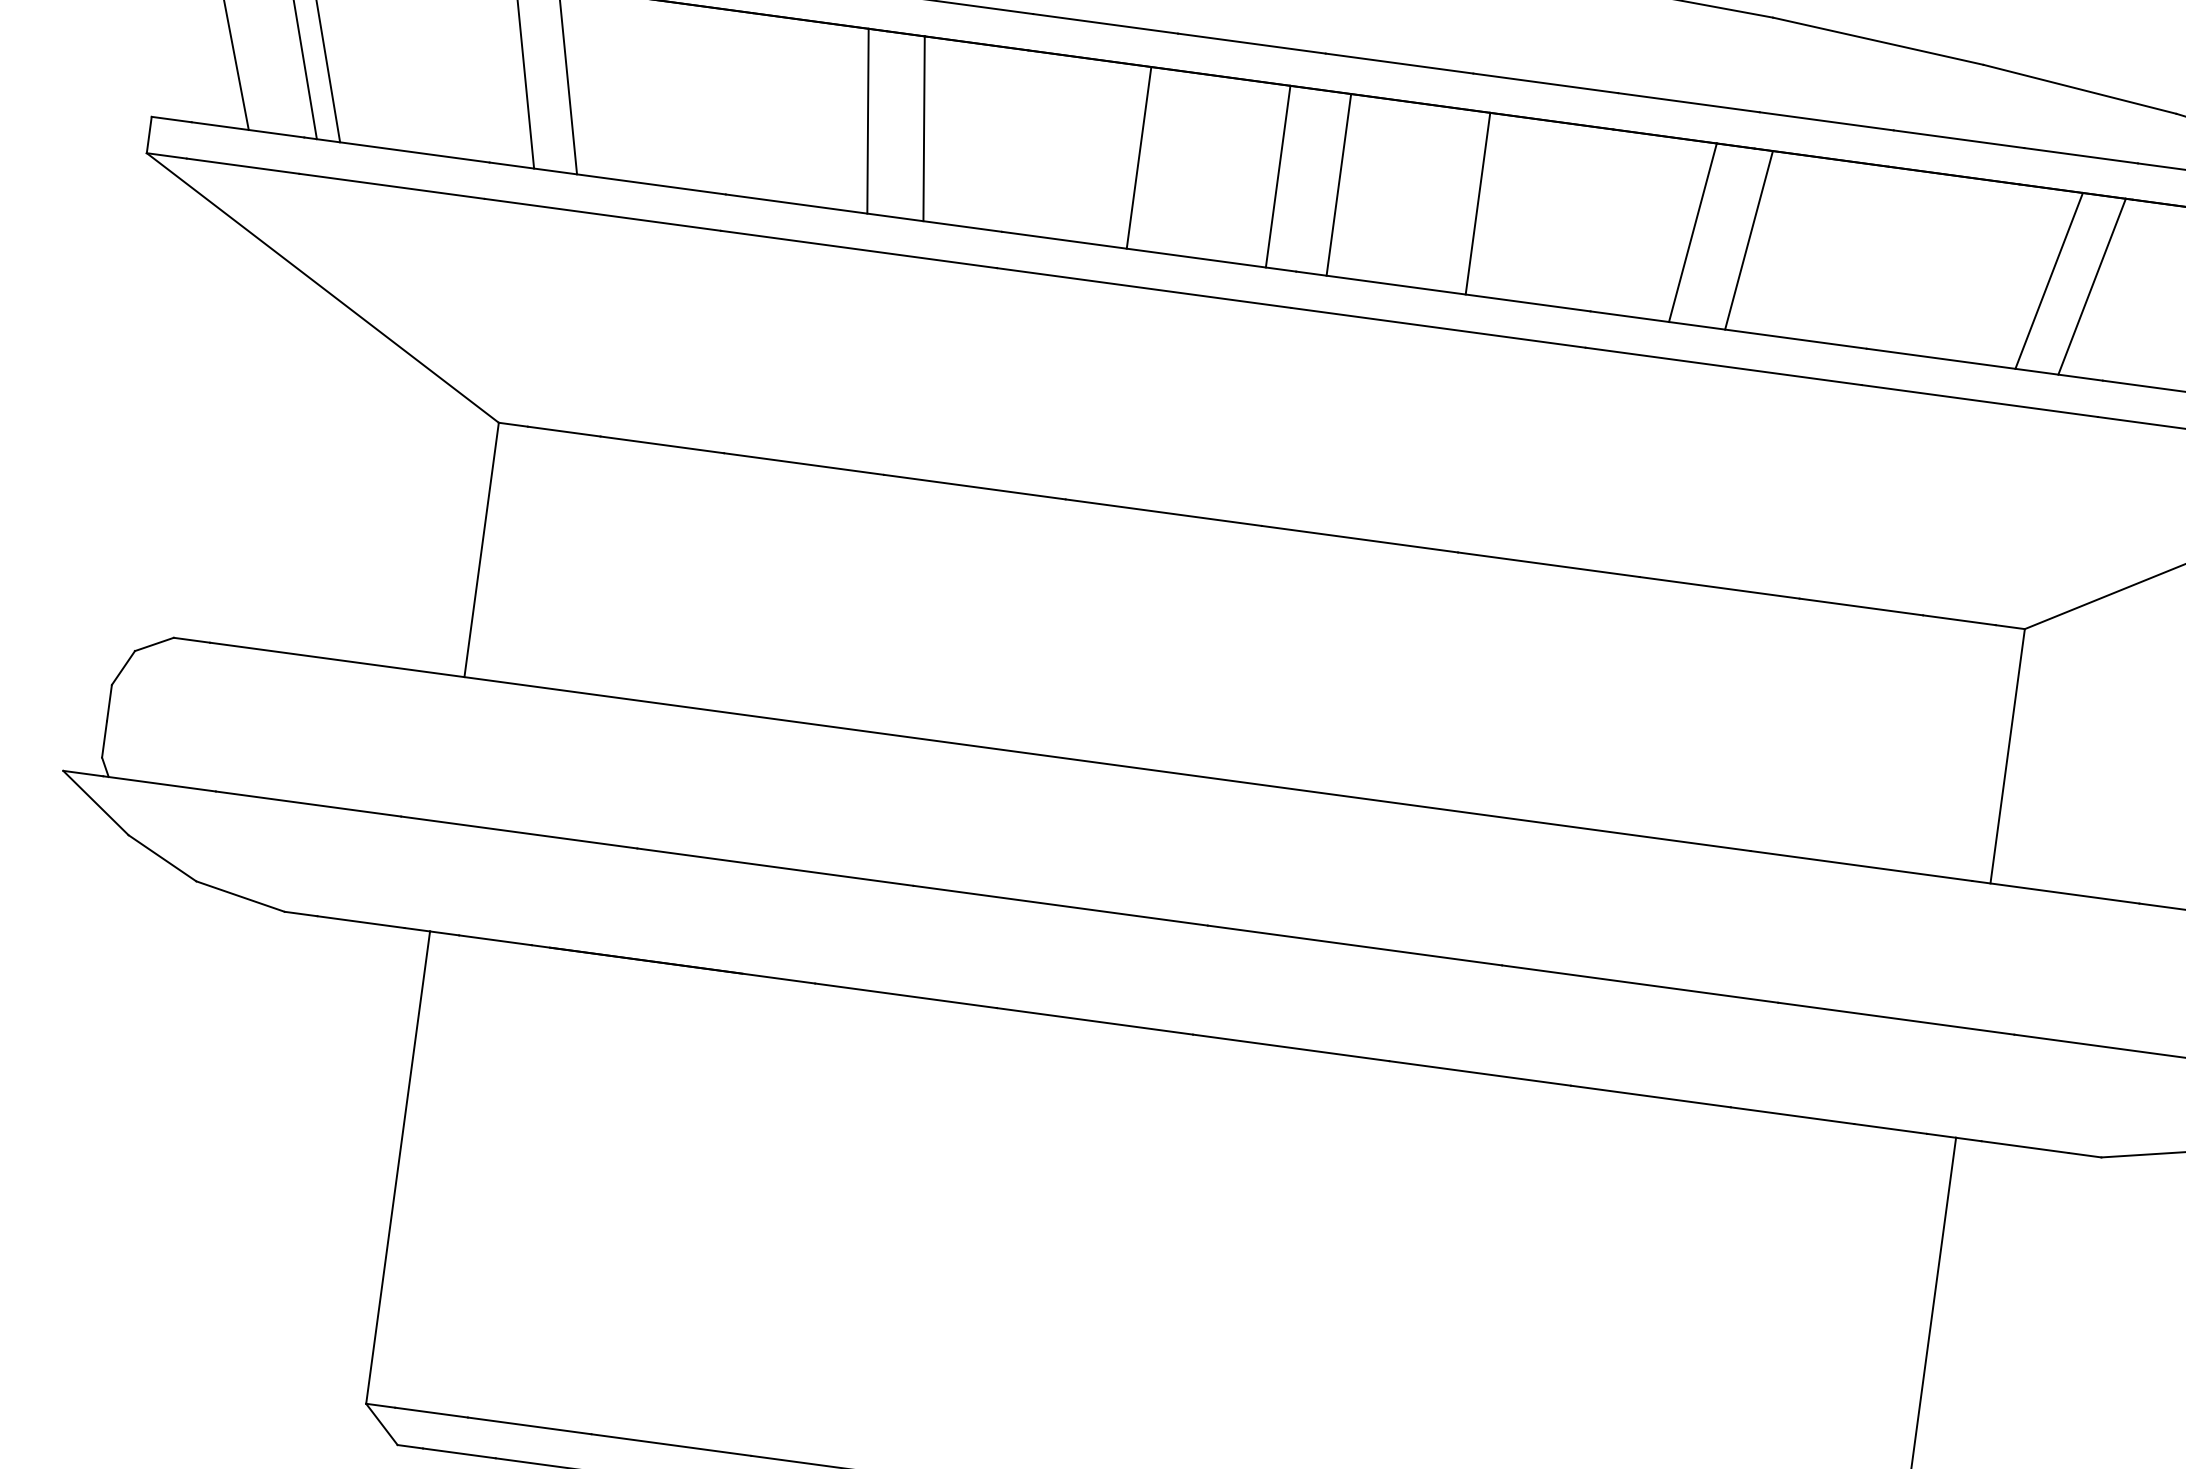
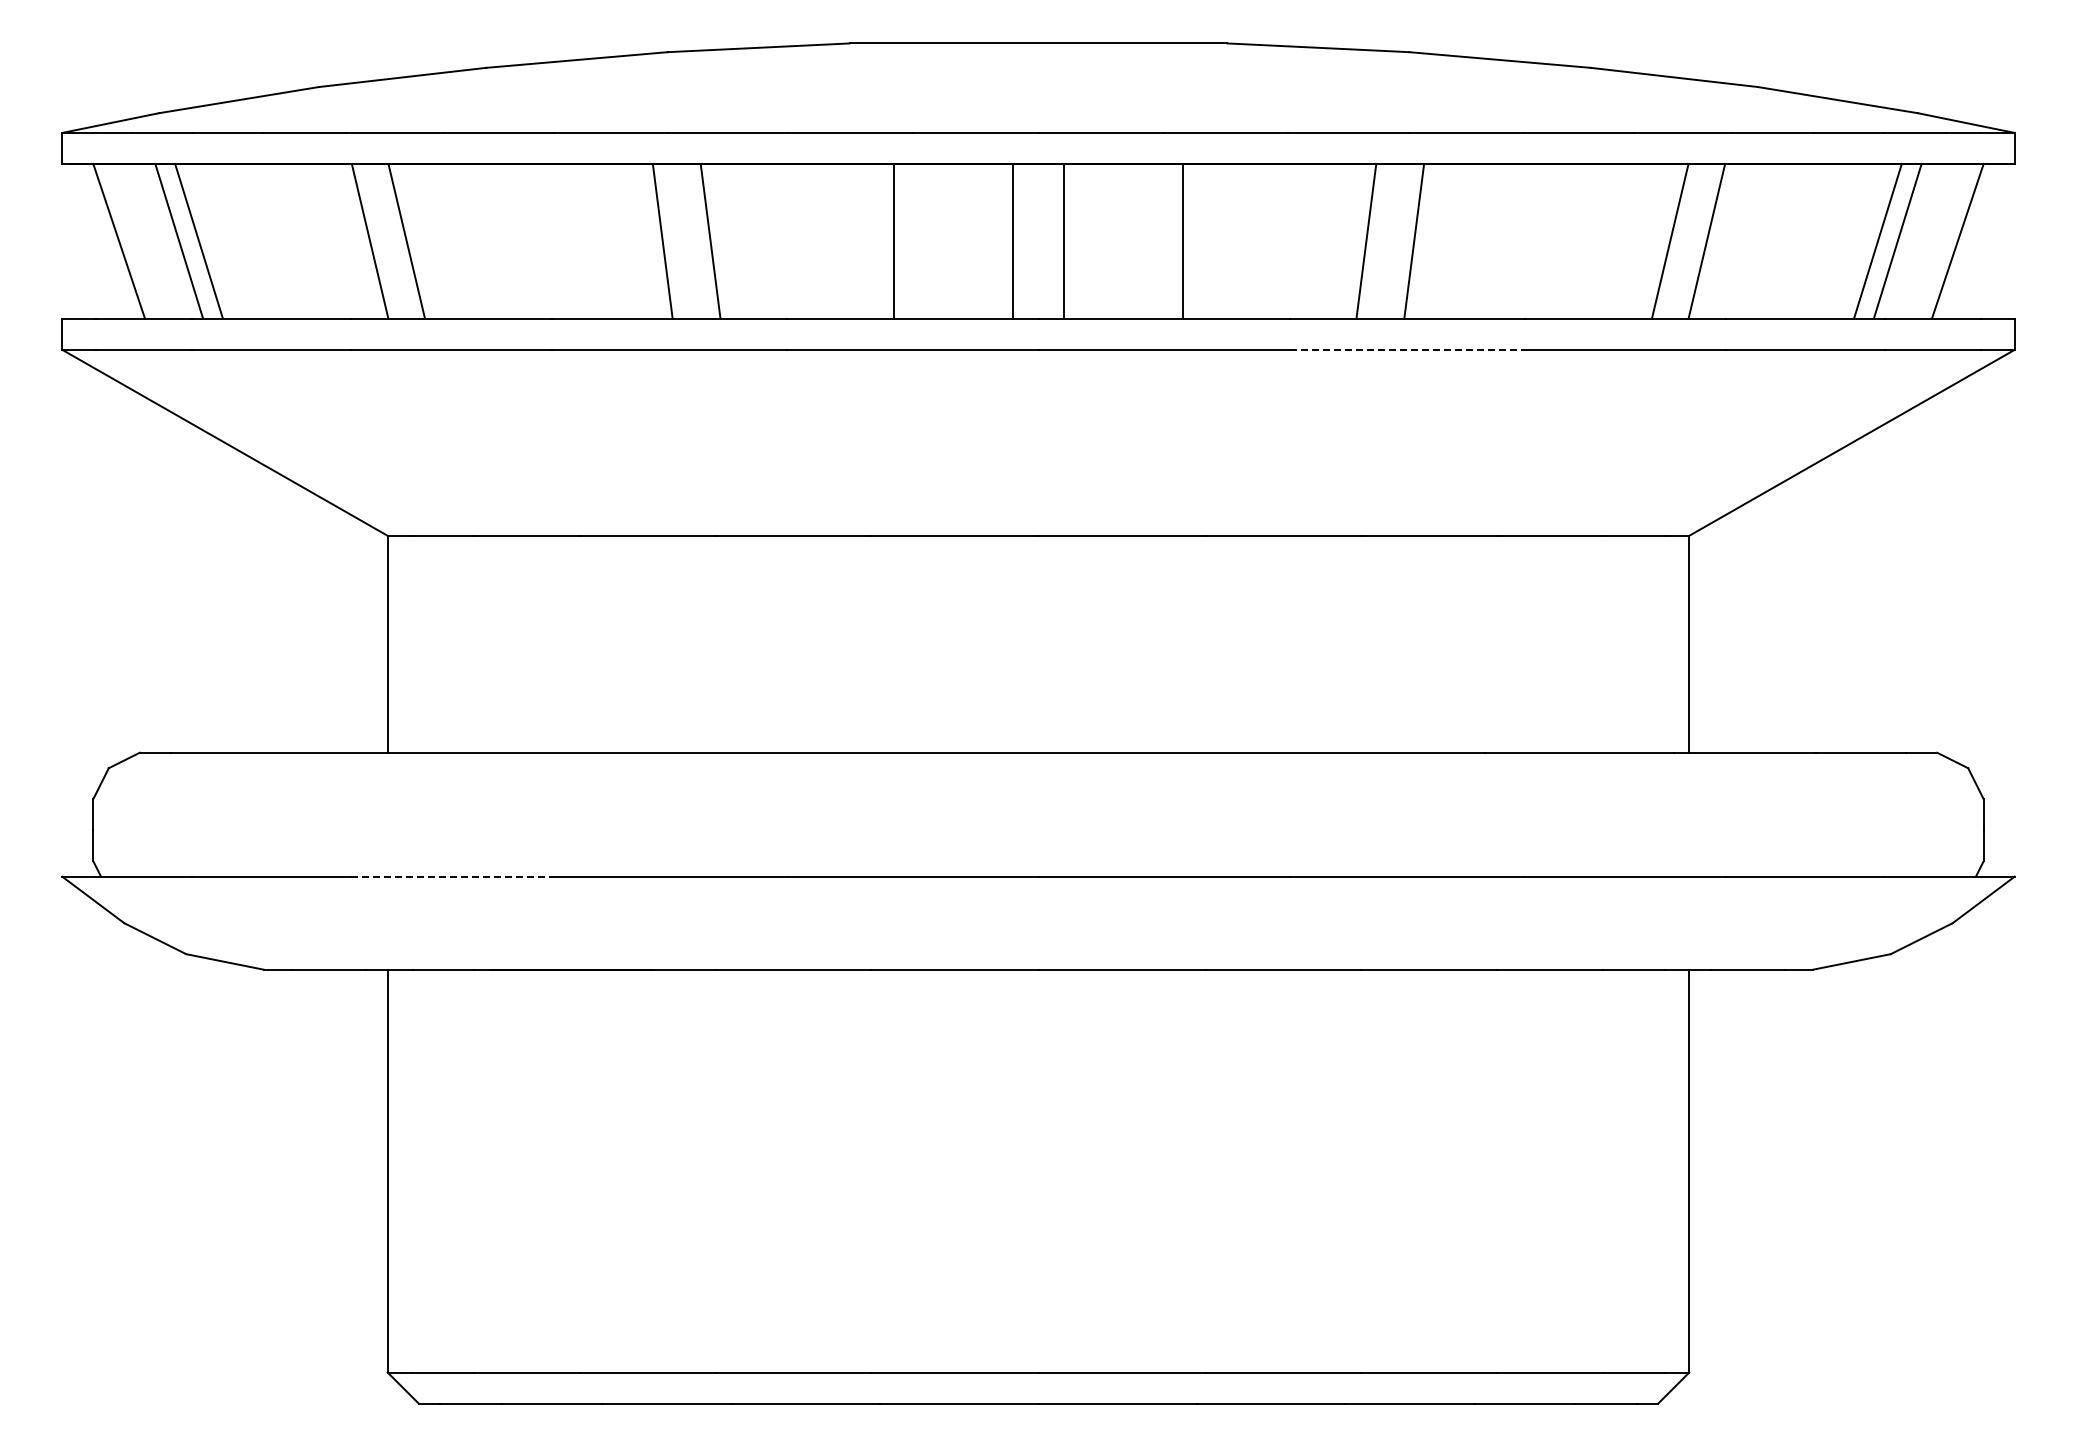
line: (1724, 366) -> (1407, 349), solid -> dashed
line: (519, 832) -> (451, 876), solid -> dashed

